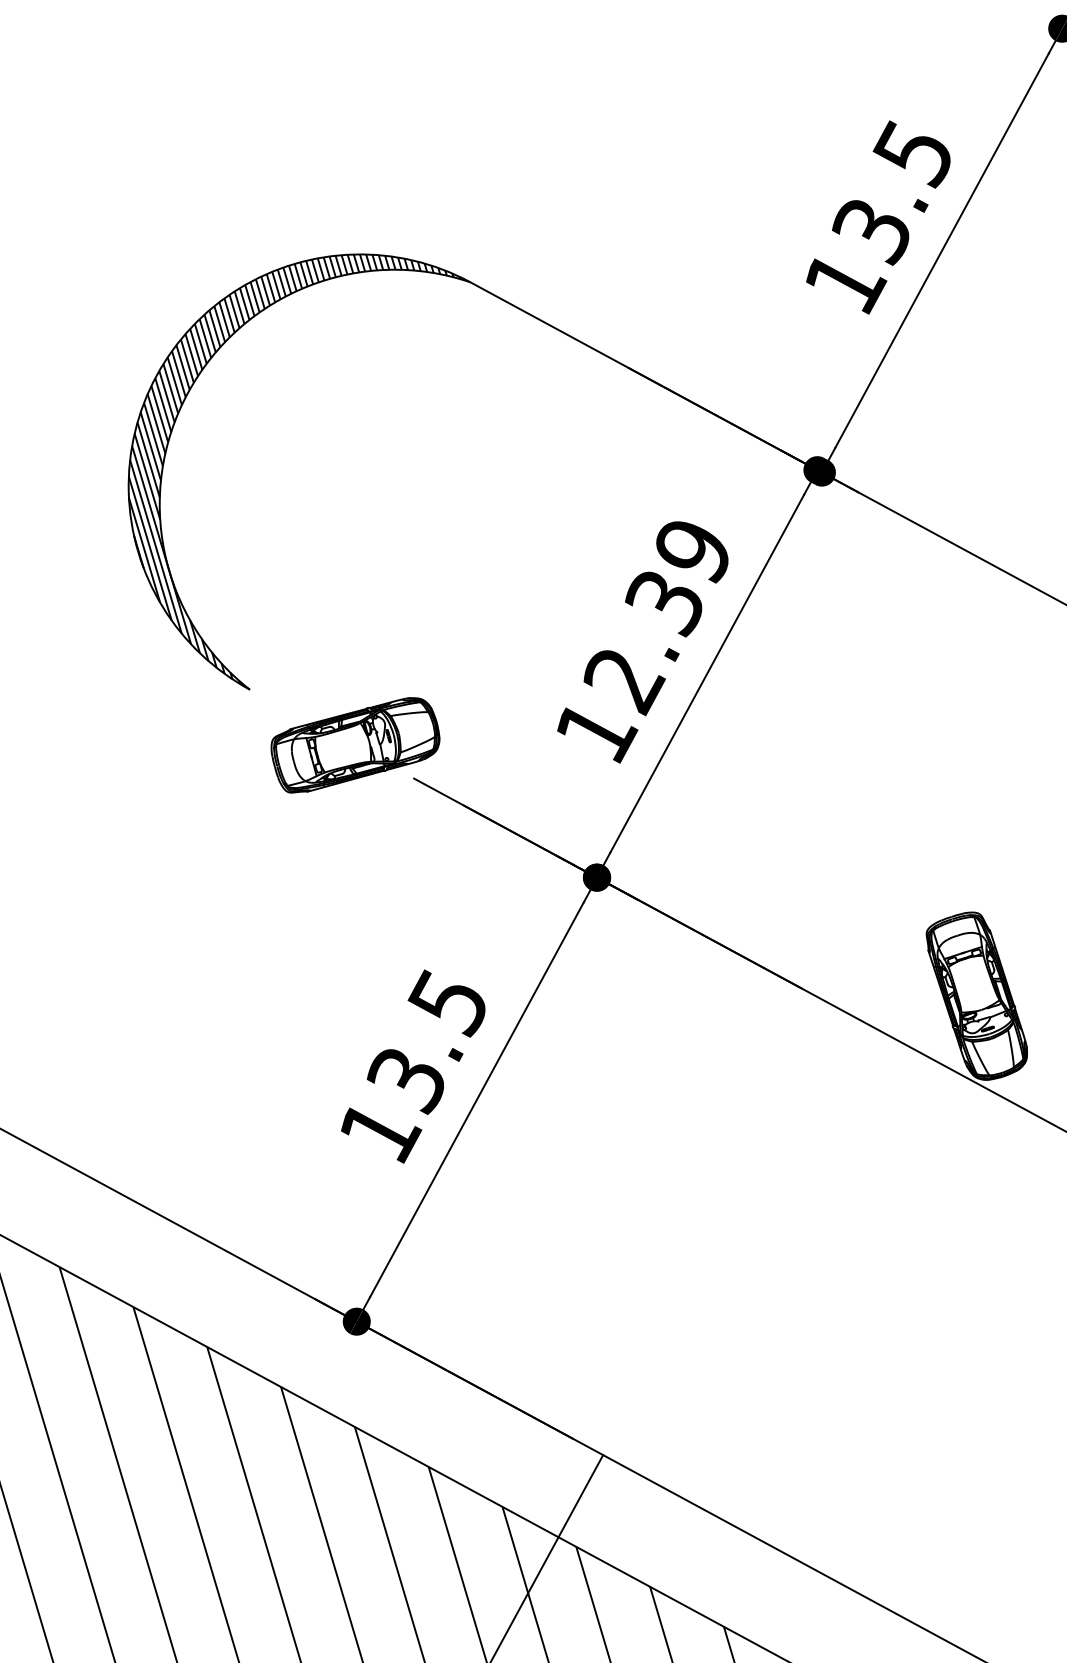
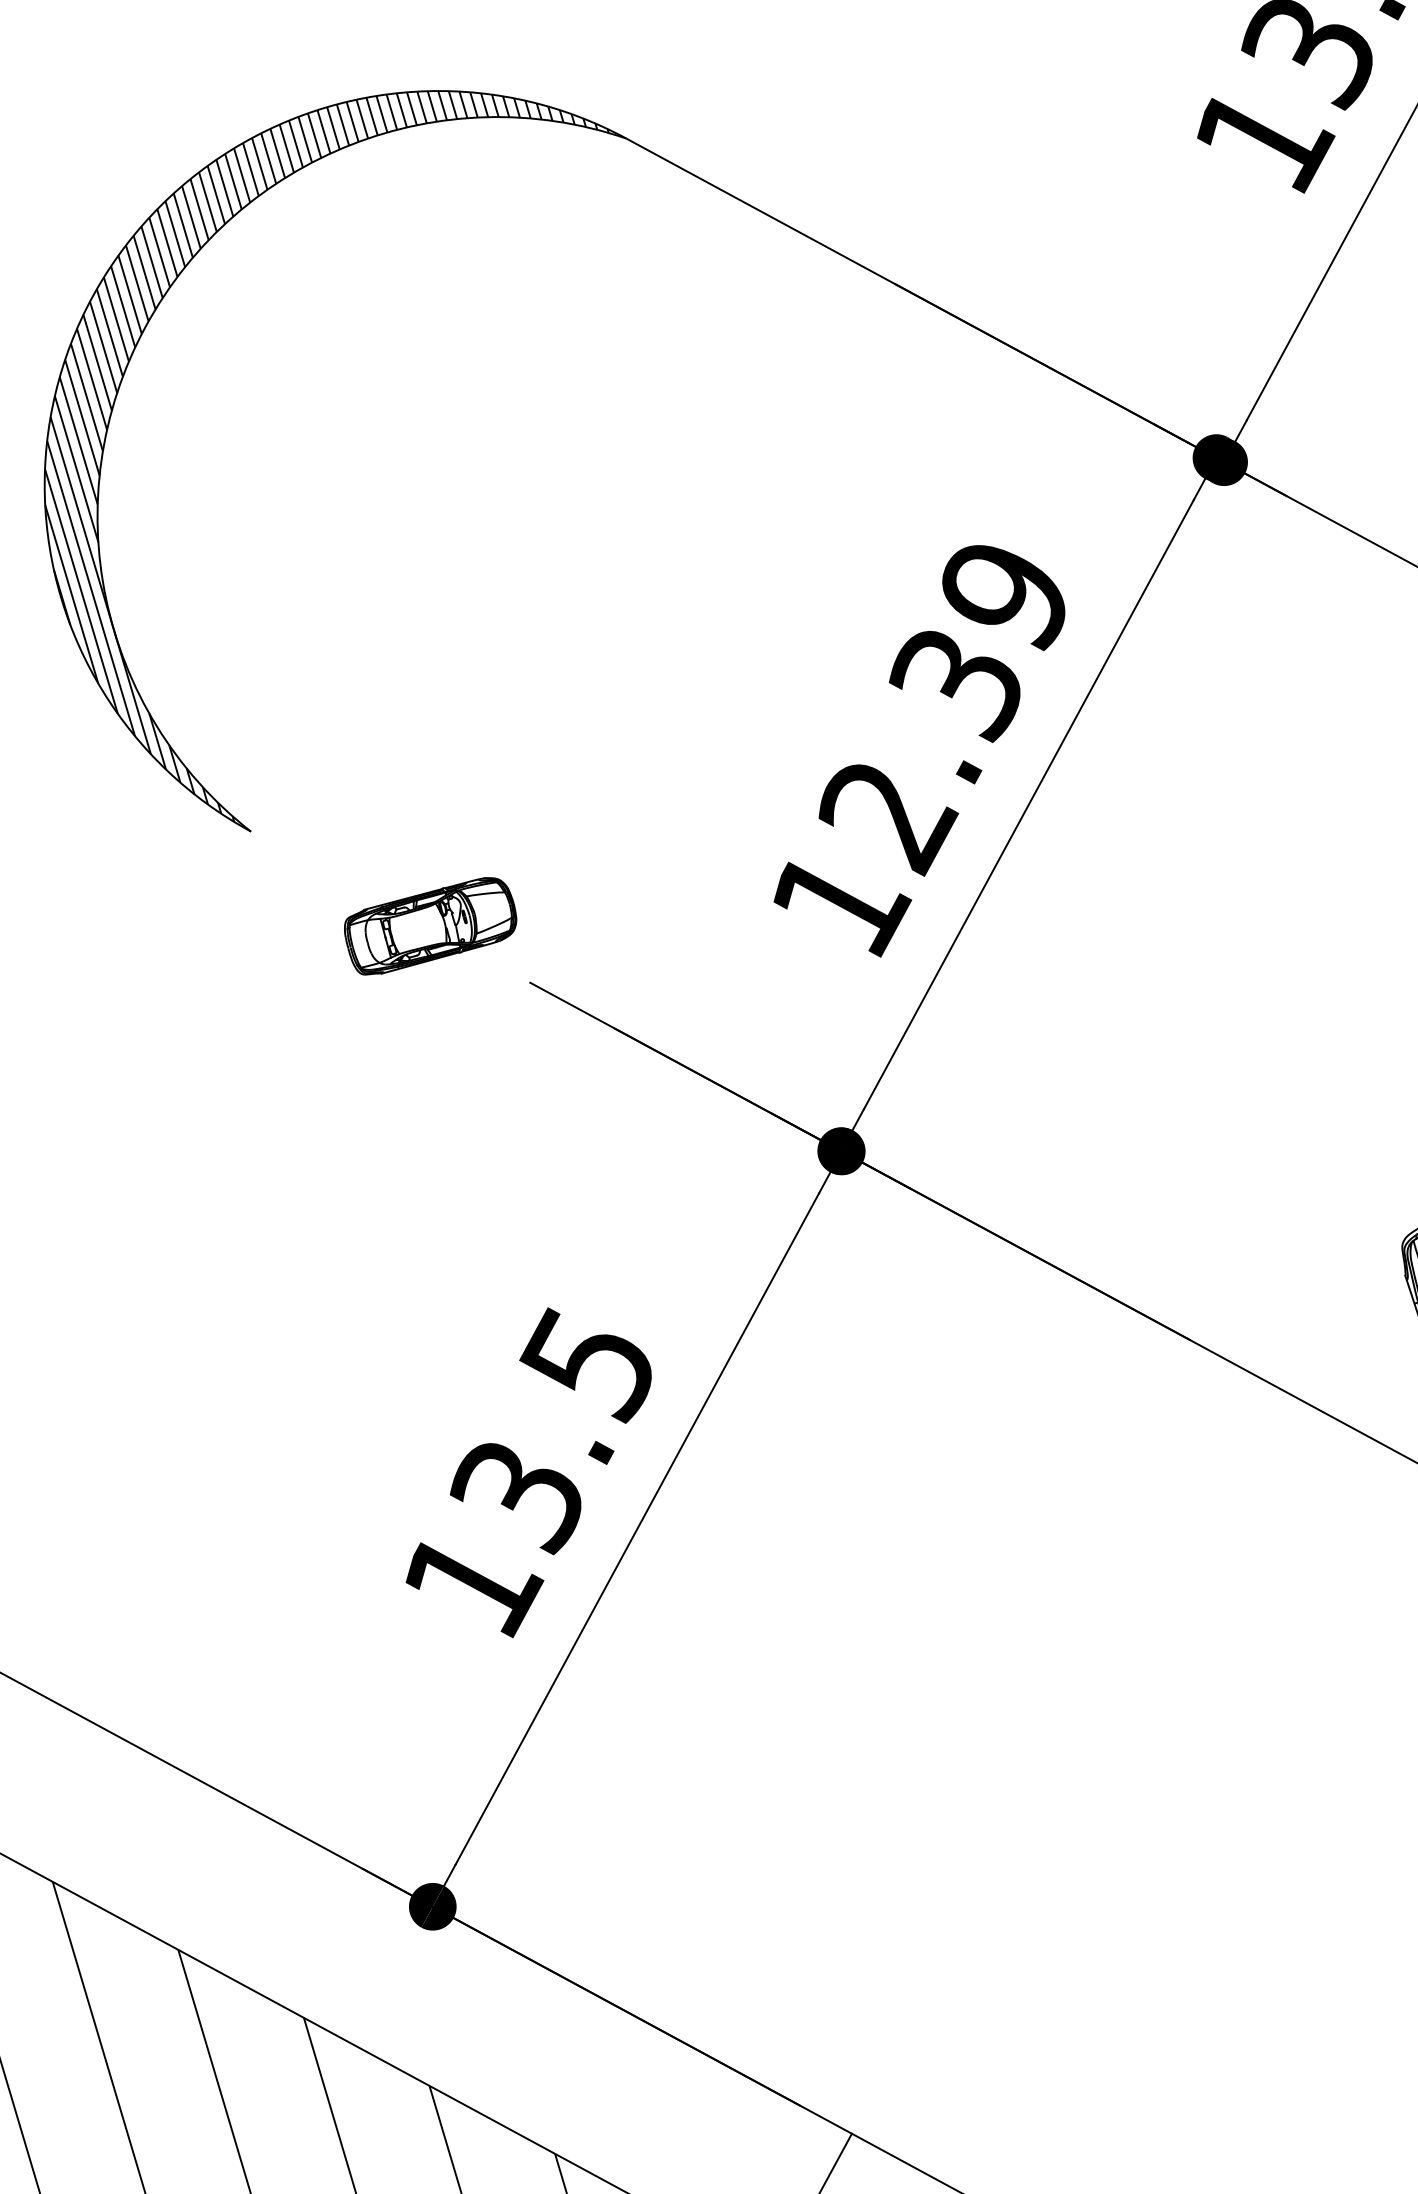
part: (355, 745) -> (430, 926), size x0.6

